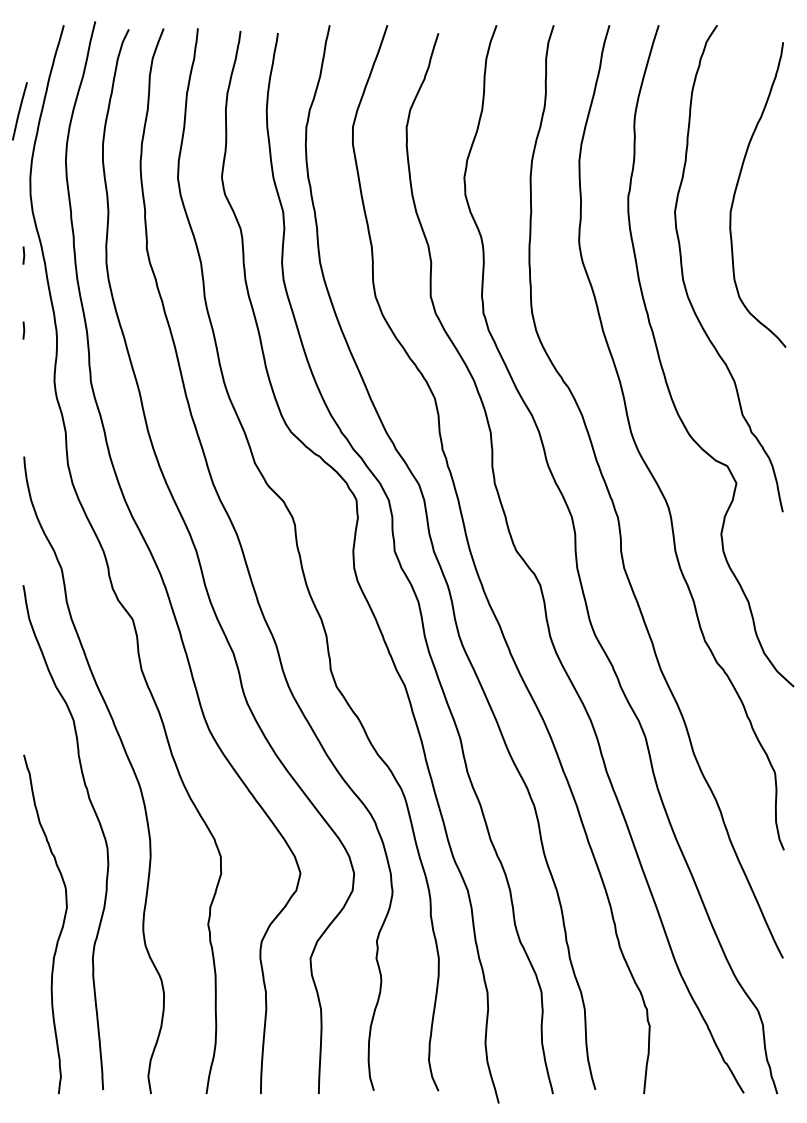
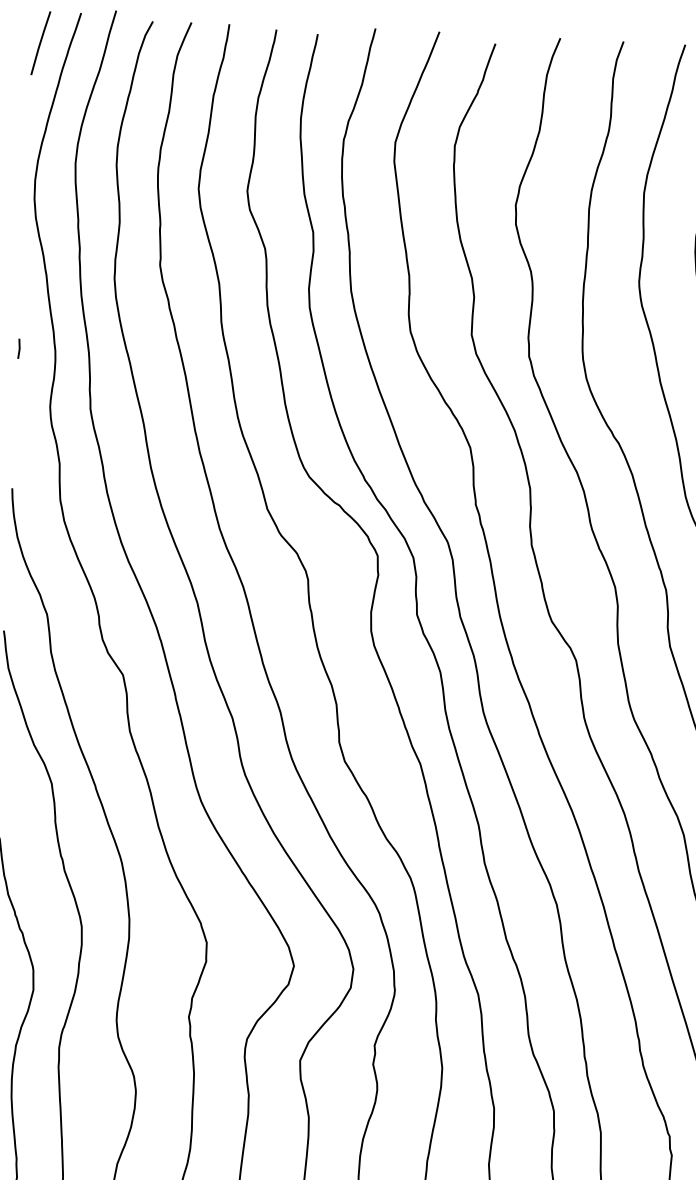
line: (19, 111) -> (40, 43), moved
line: (23, 255) -> (23, 265), removed

